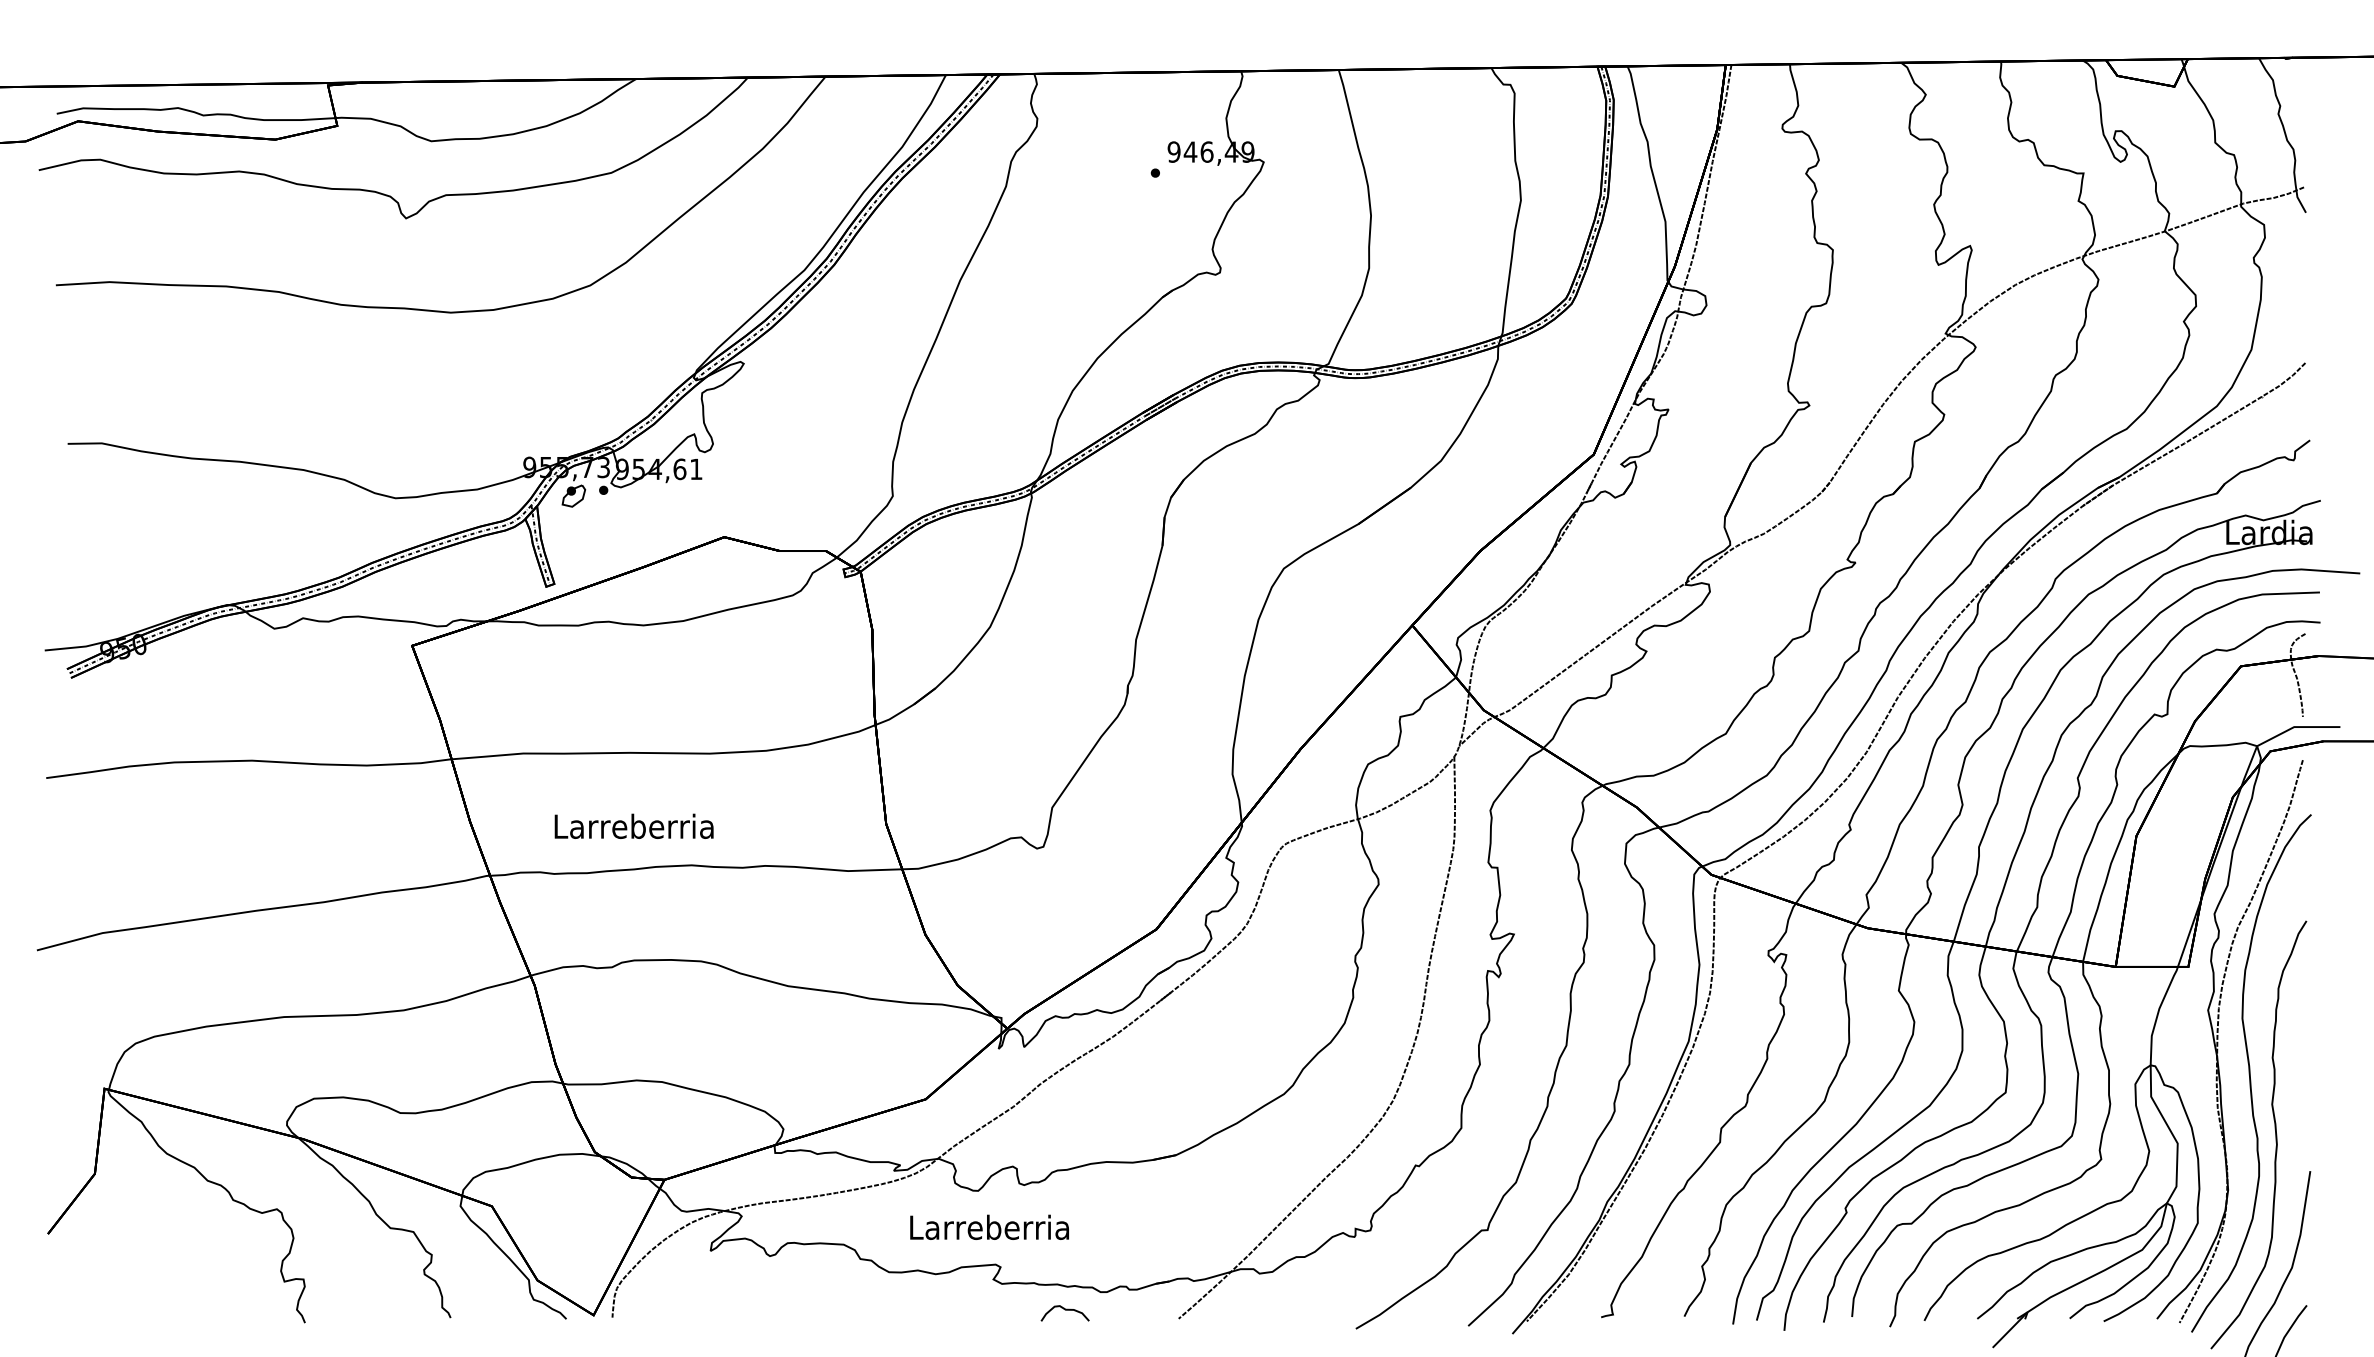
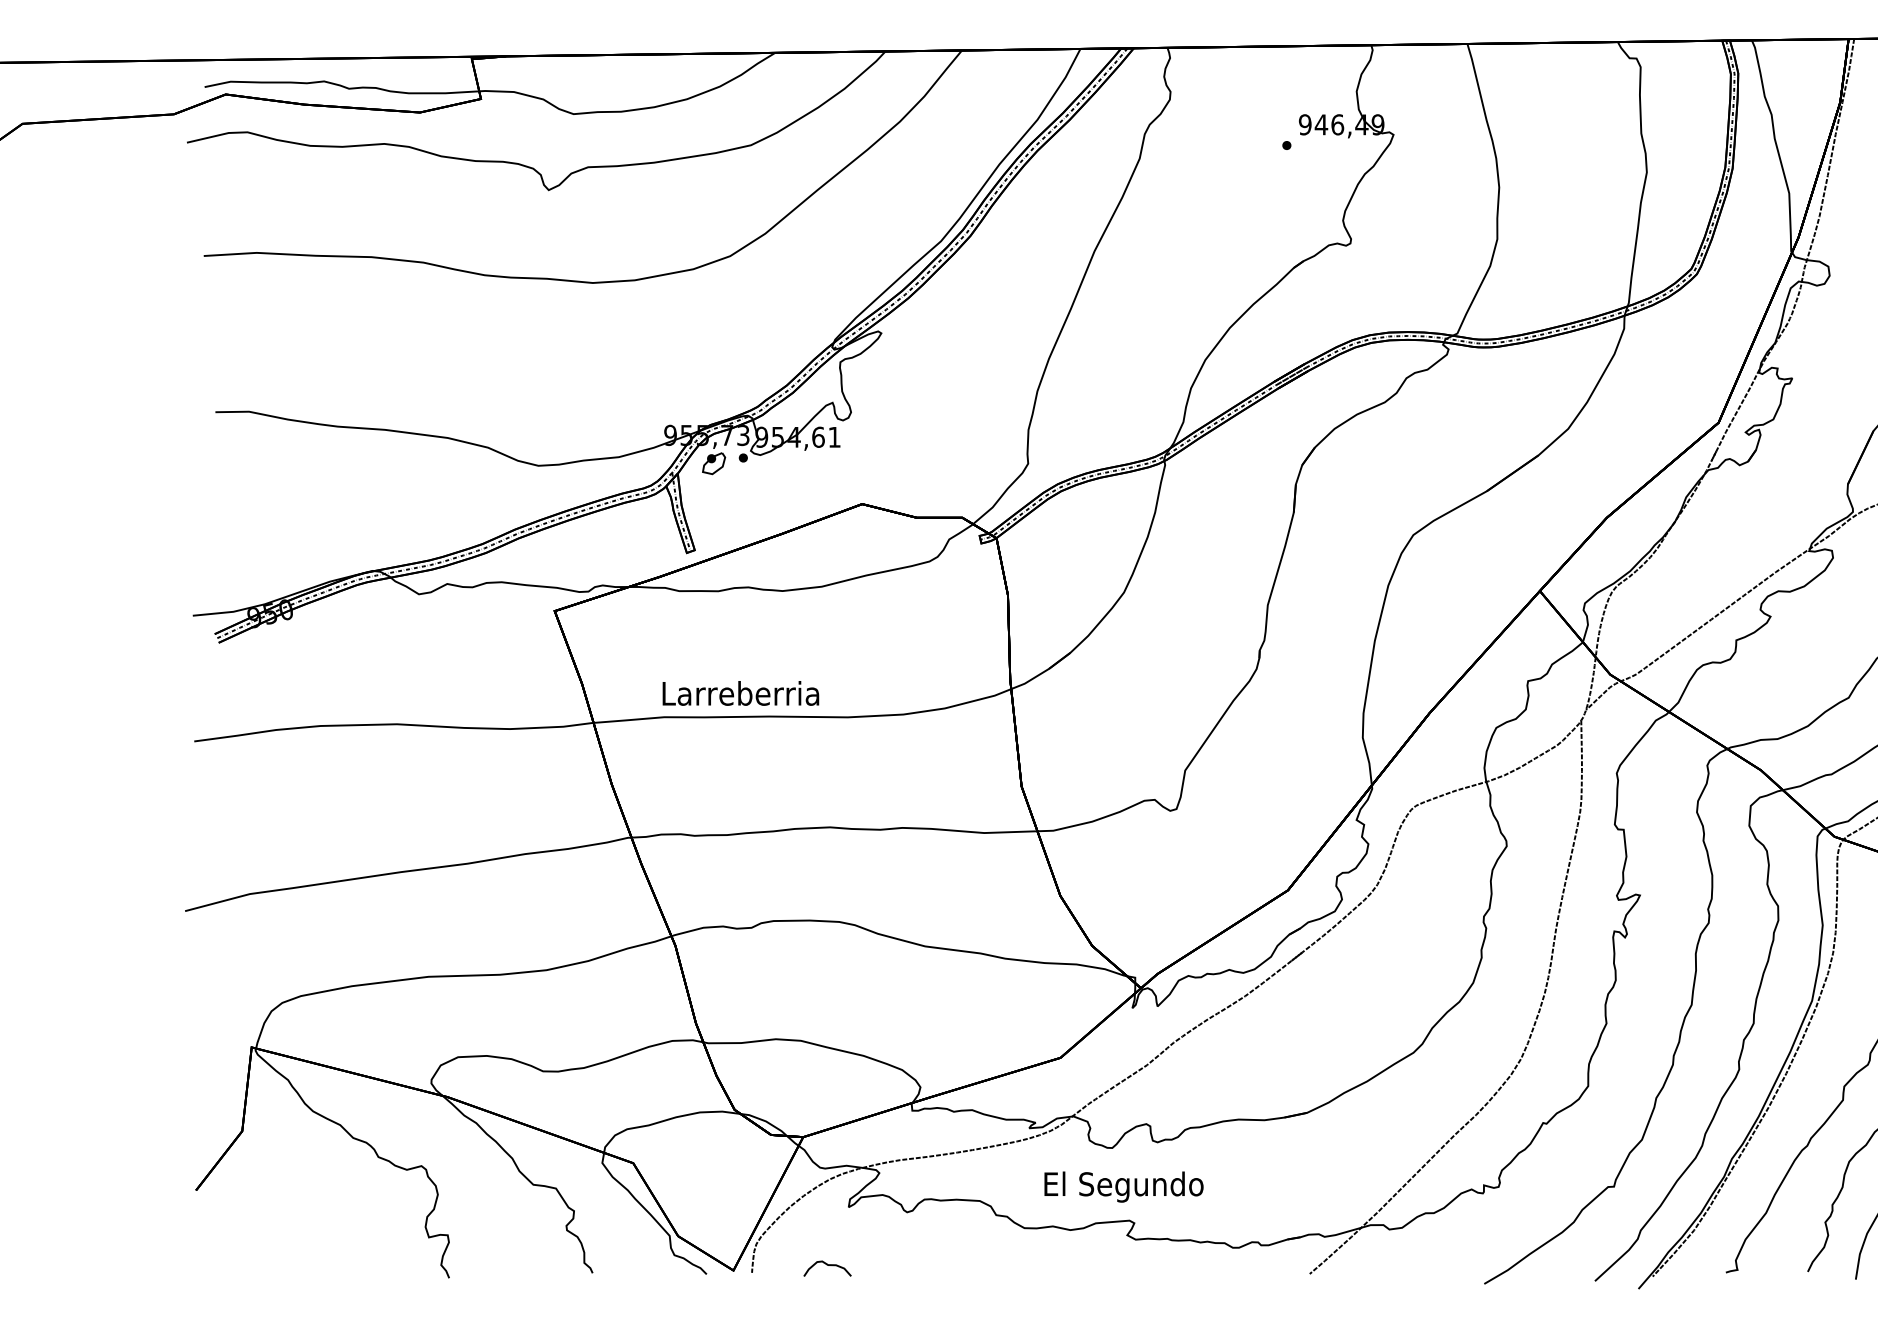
text: (633, 825) -> (740, 692), moved
text: (989, 1230) -> (1123, 1187), Larreberria -> El Segundo
curve: (1064, 1310) -> (826, 1265), moved

